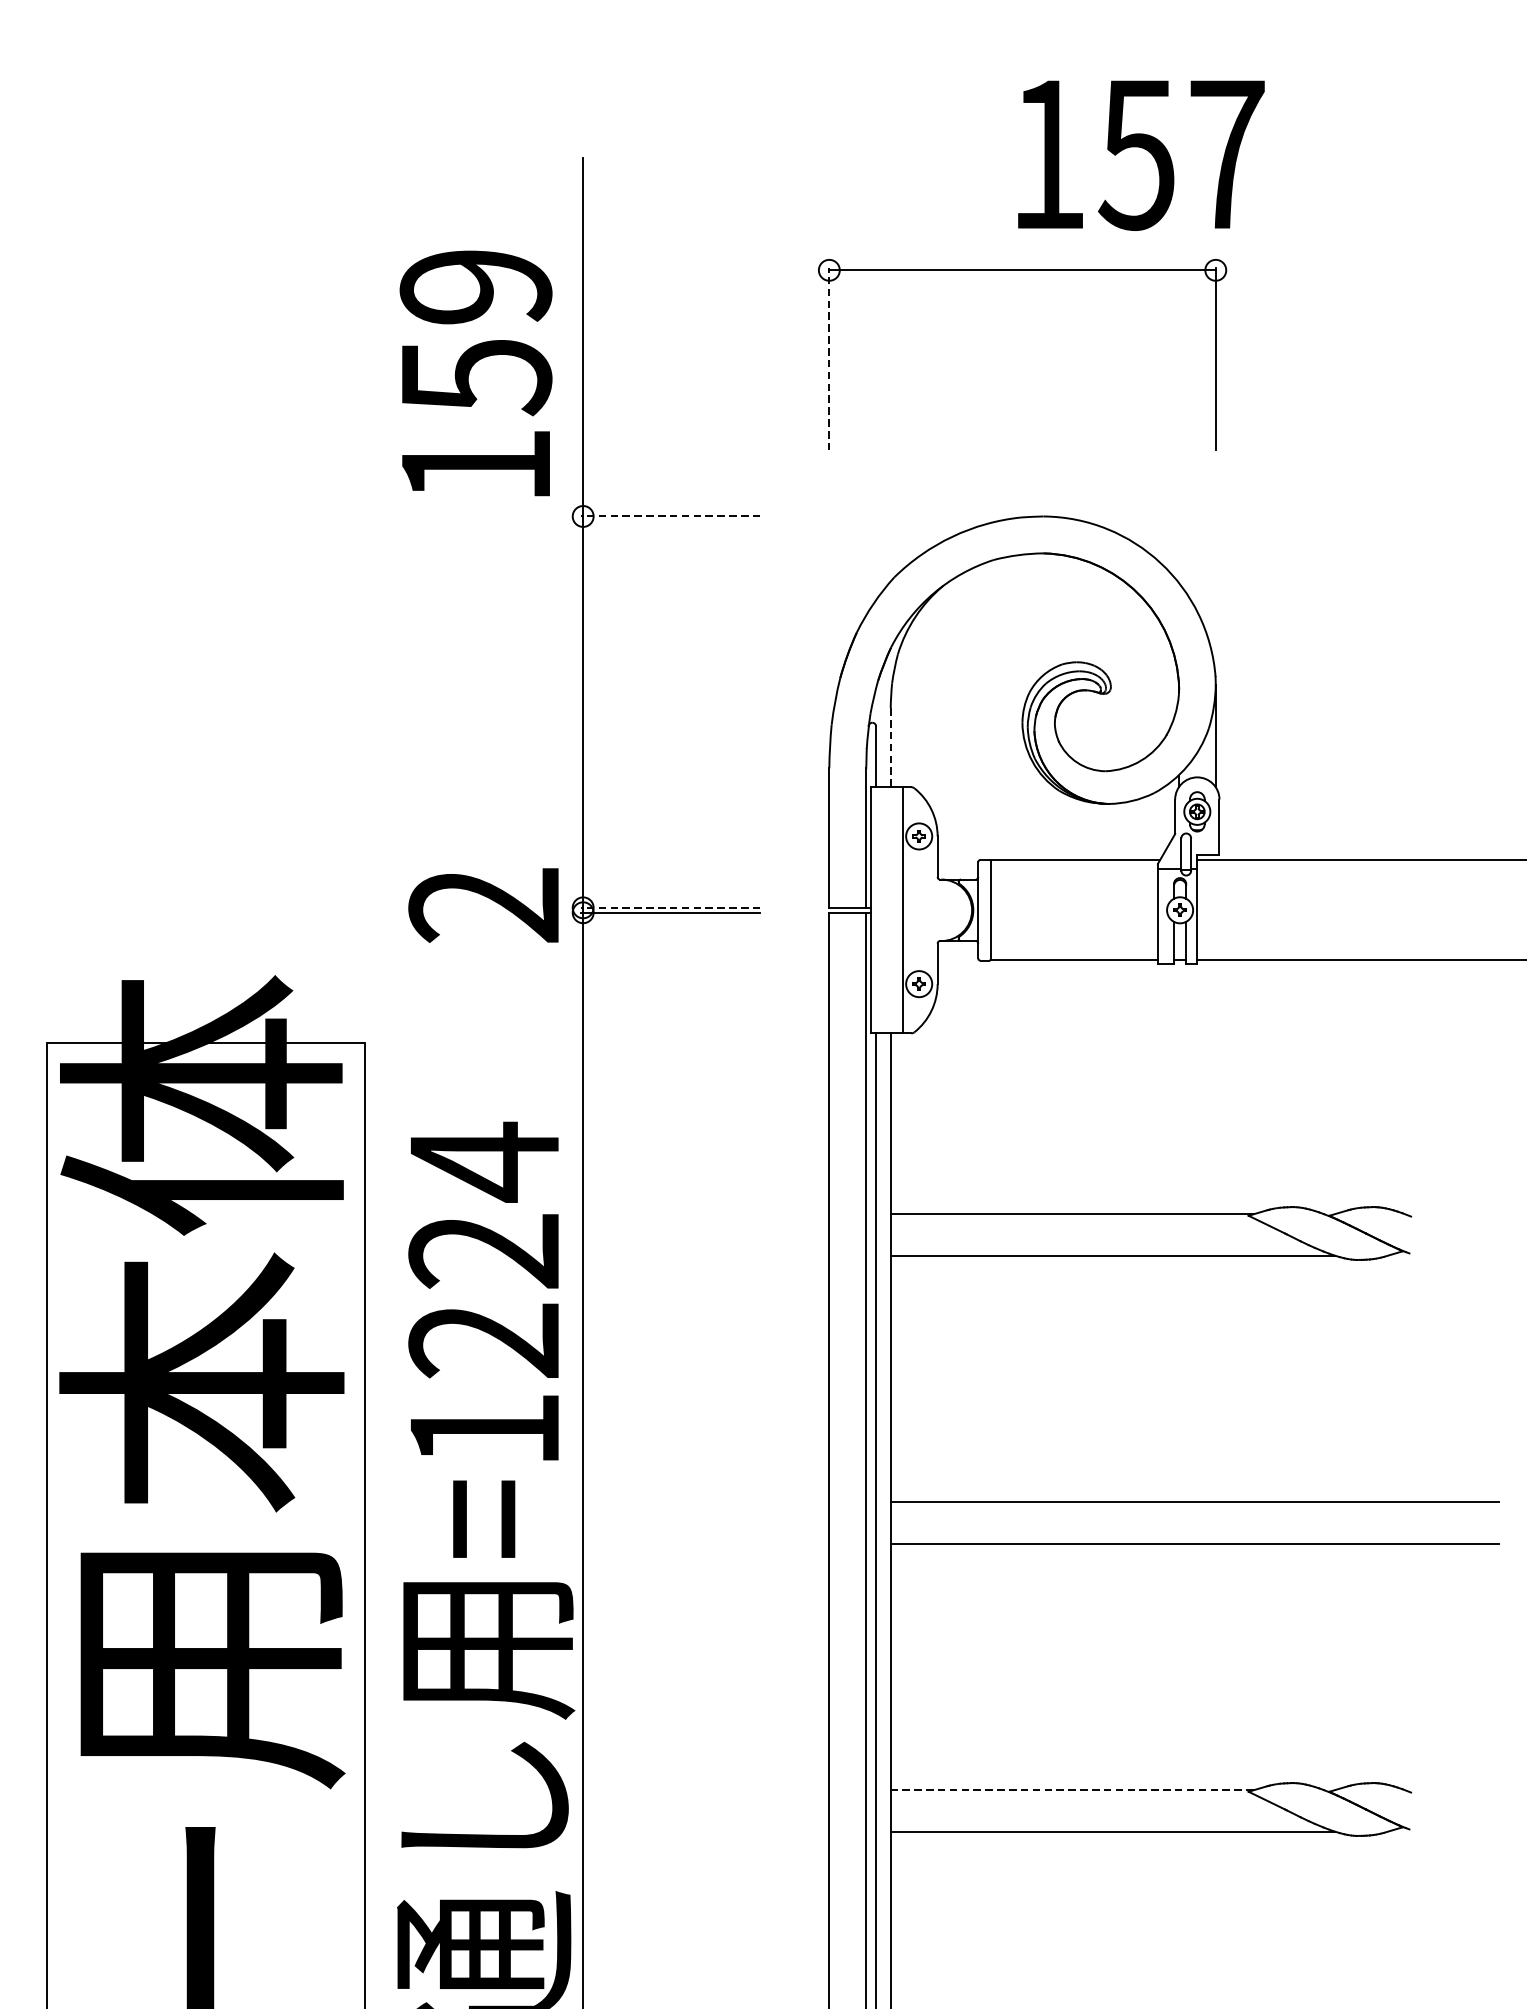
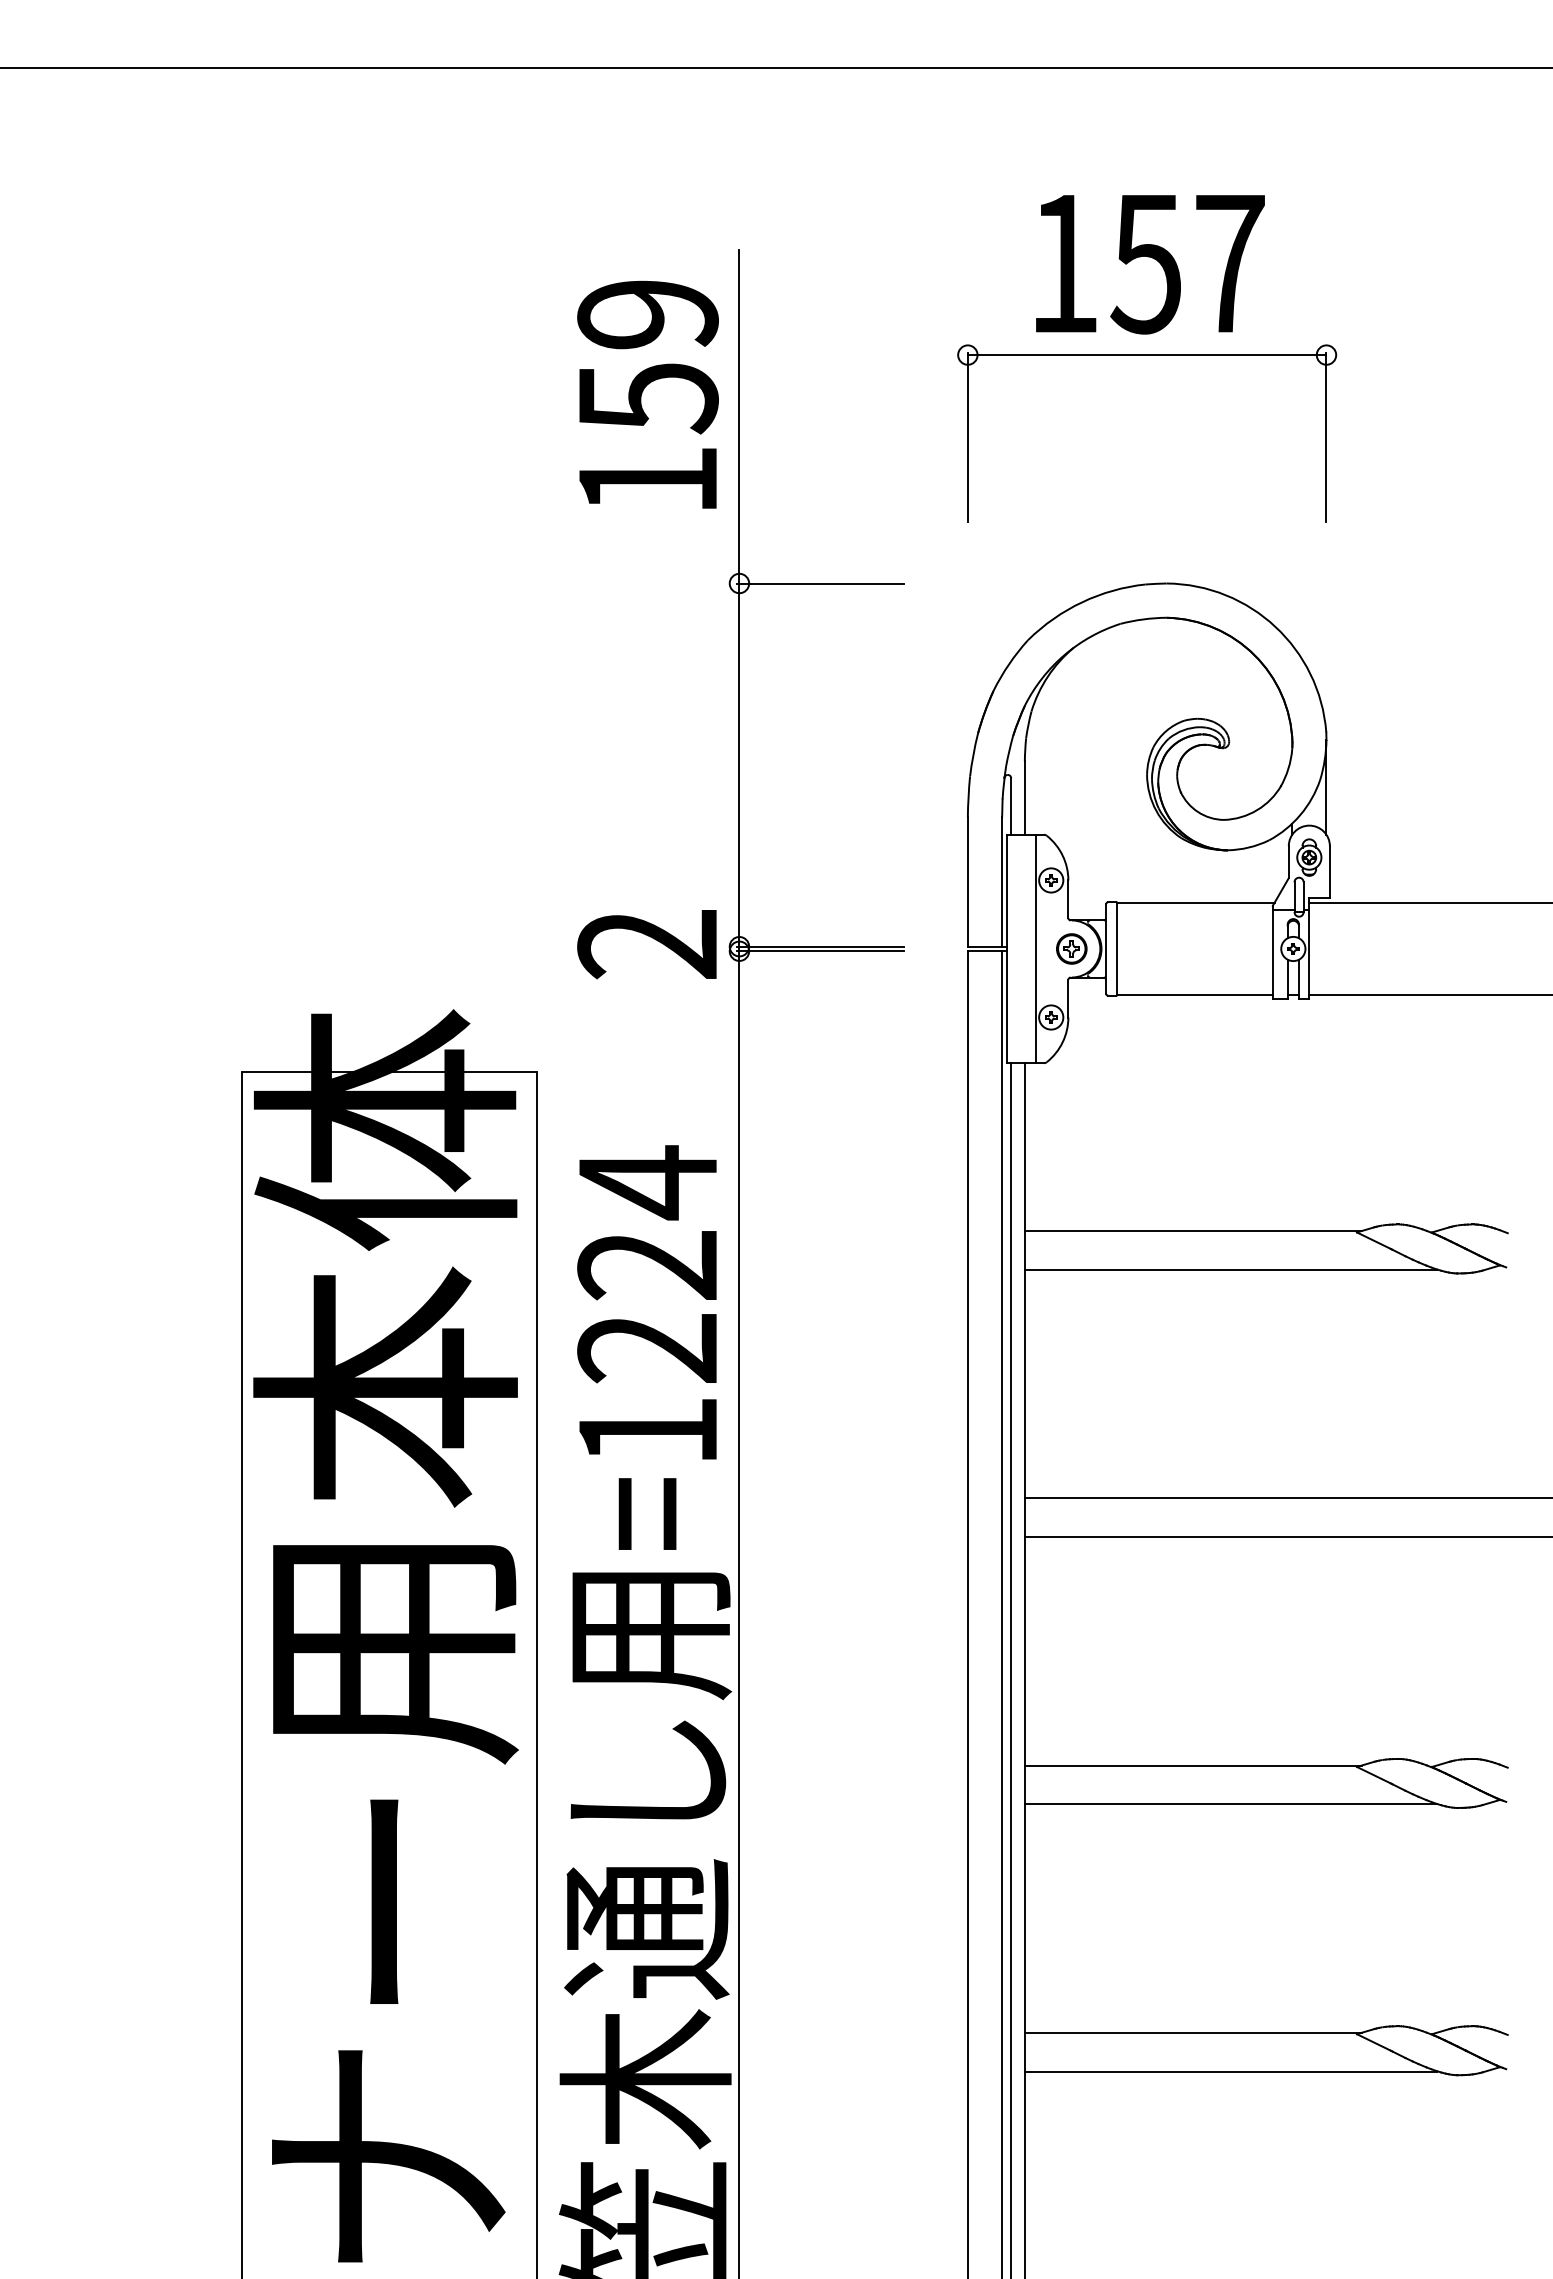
text: (1141, 155) -> (1150, 264), moved
line: (828, 359) -> (967, 437), dashed -> solid
text: (475, 373) -> (647, 394), moved
line: (670, 516) -> (820, 583), dashed -> solid
line: (890, 748) -> (1024, 798), dashed -> solid
line: (670, 907) -> (820, 946), dashed -> solid
part: (941, 909) -> (1071, 948), added
line: (1071, 1790) -> (1192, 1765), dashed -> solid

